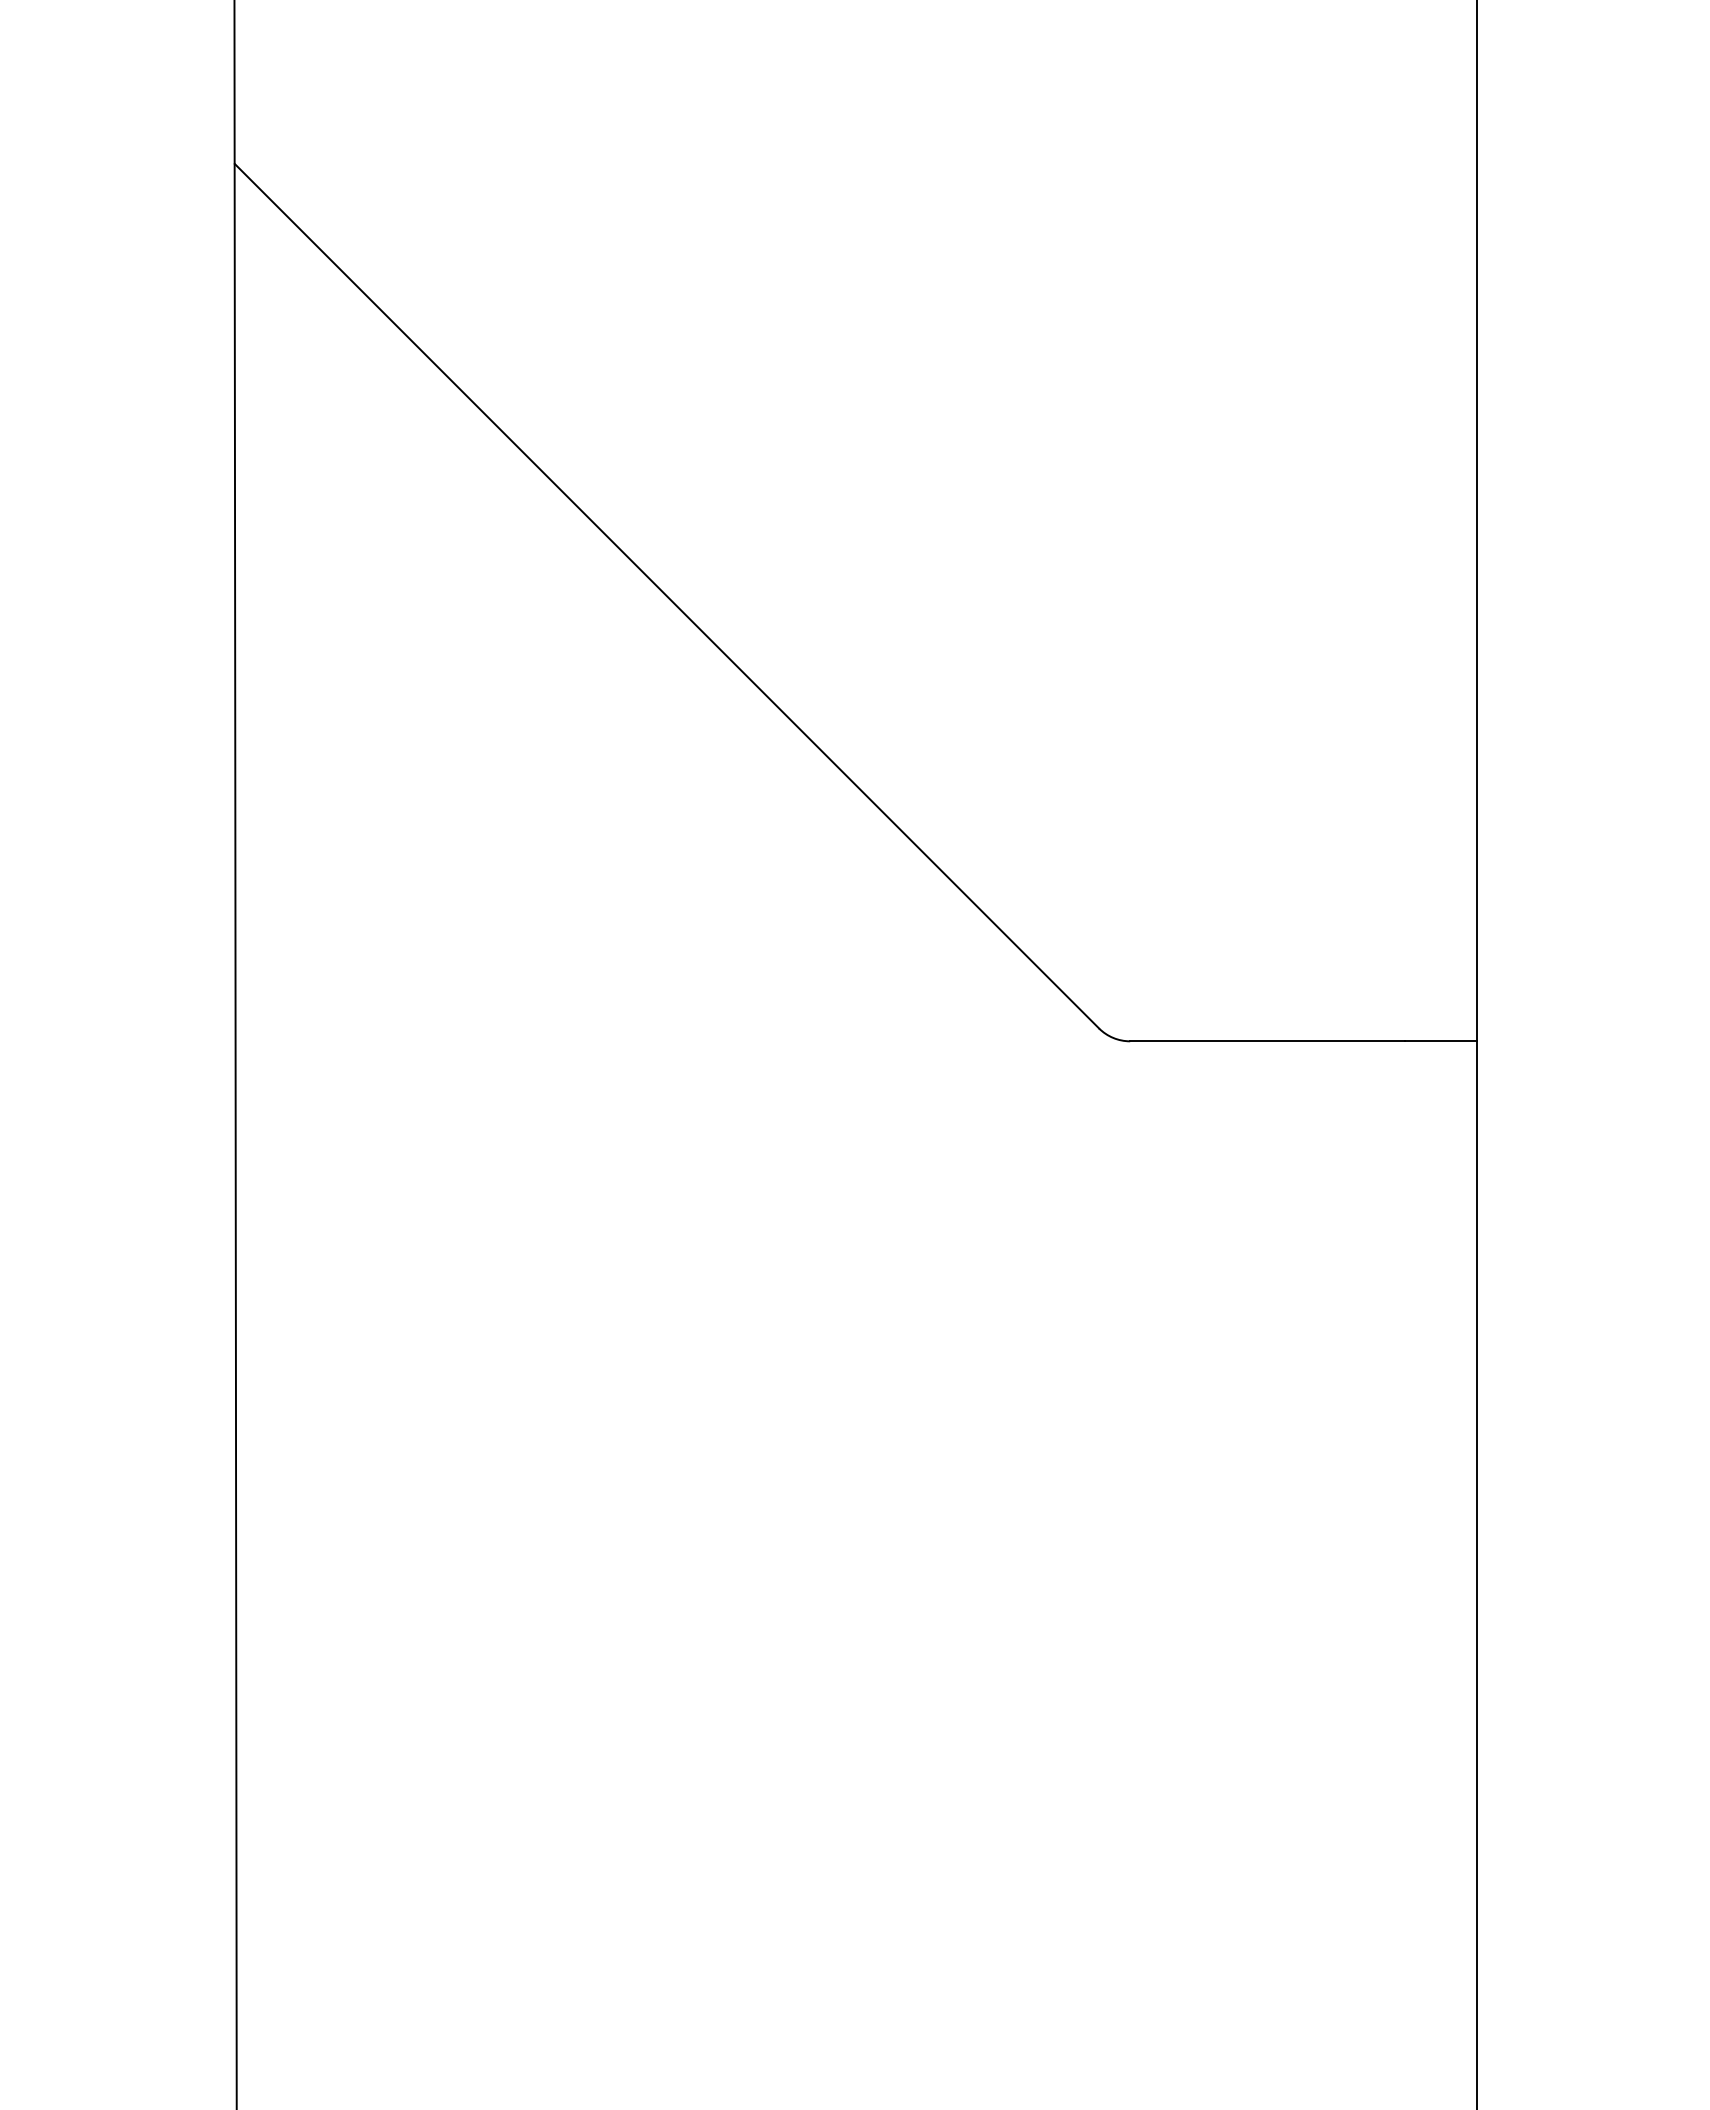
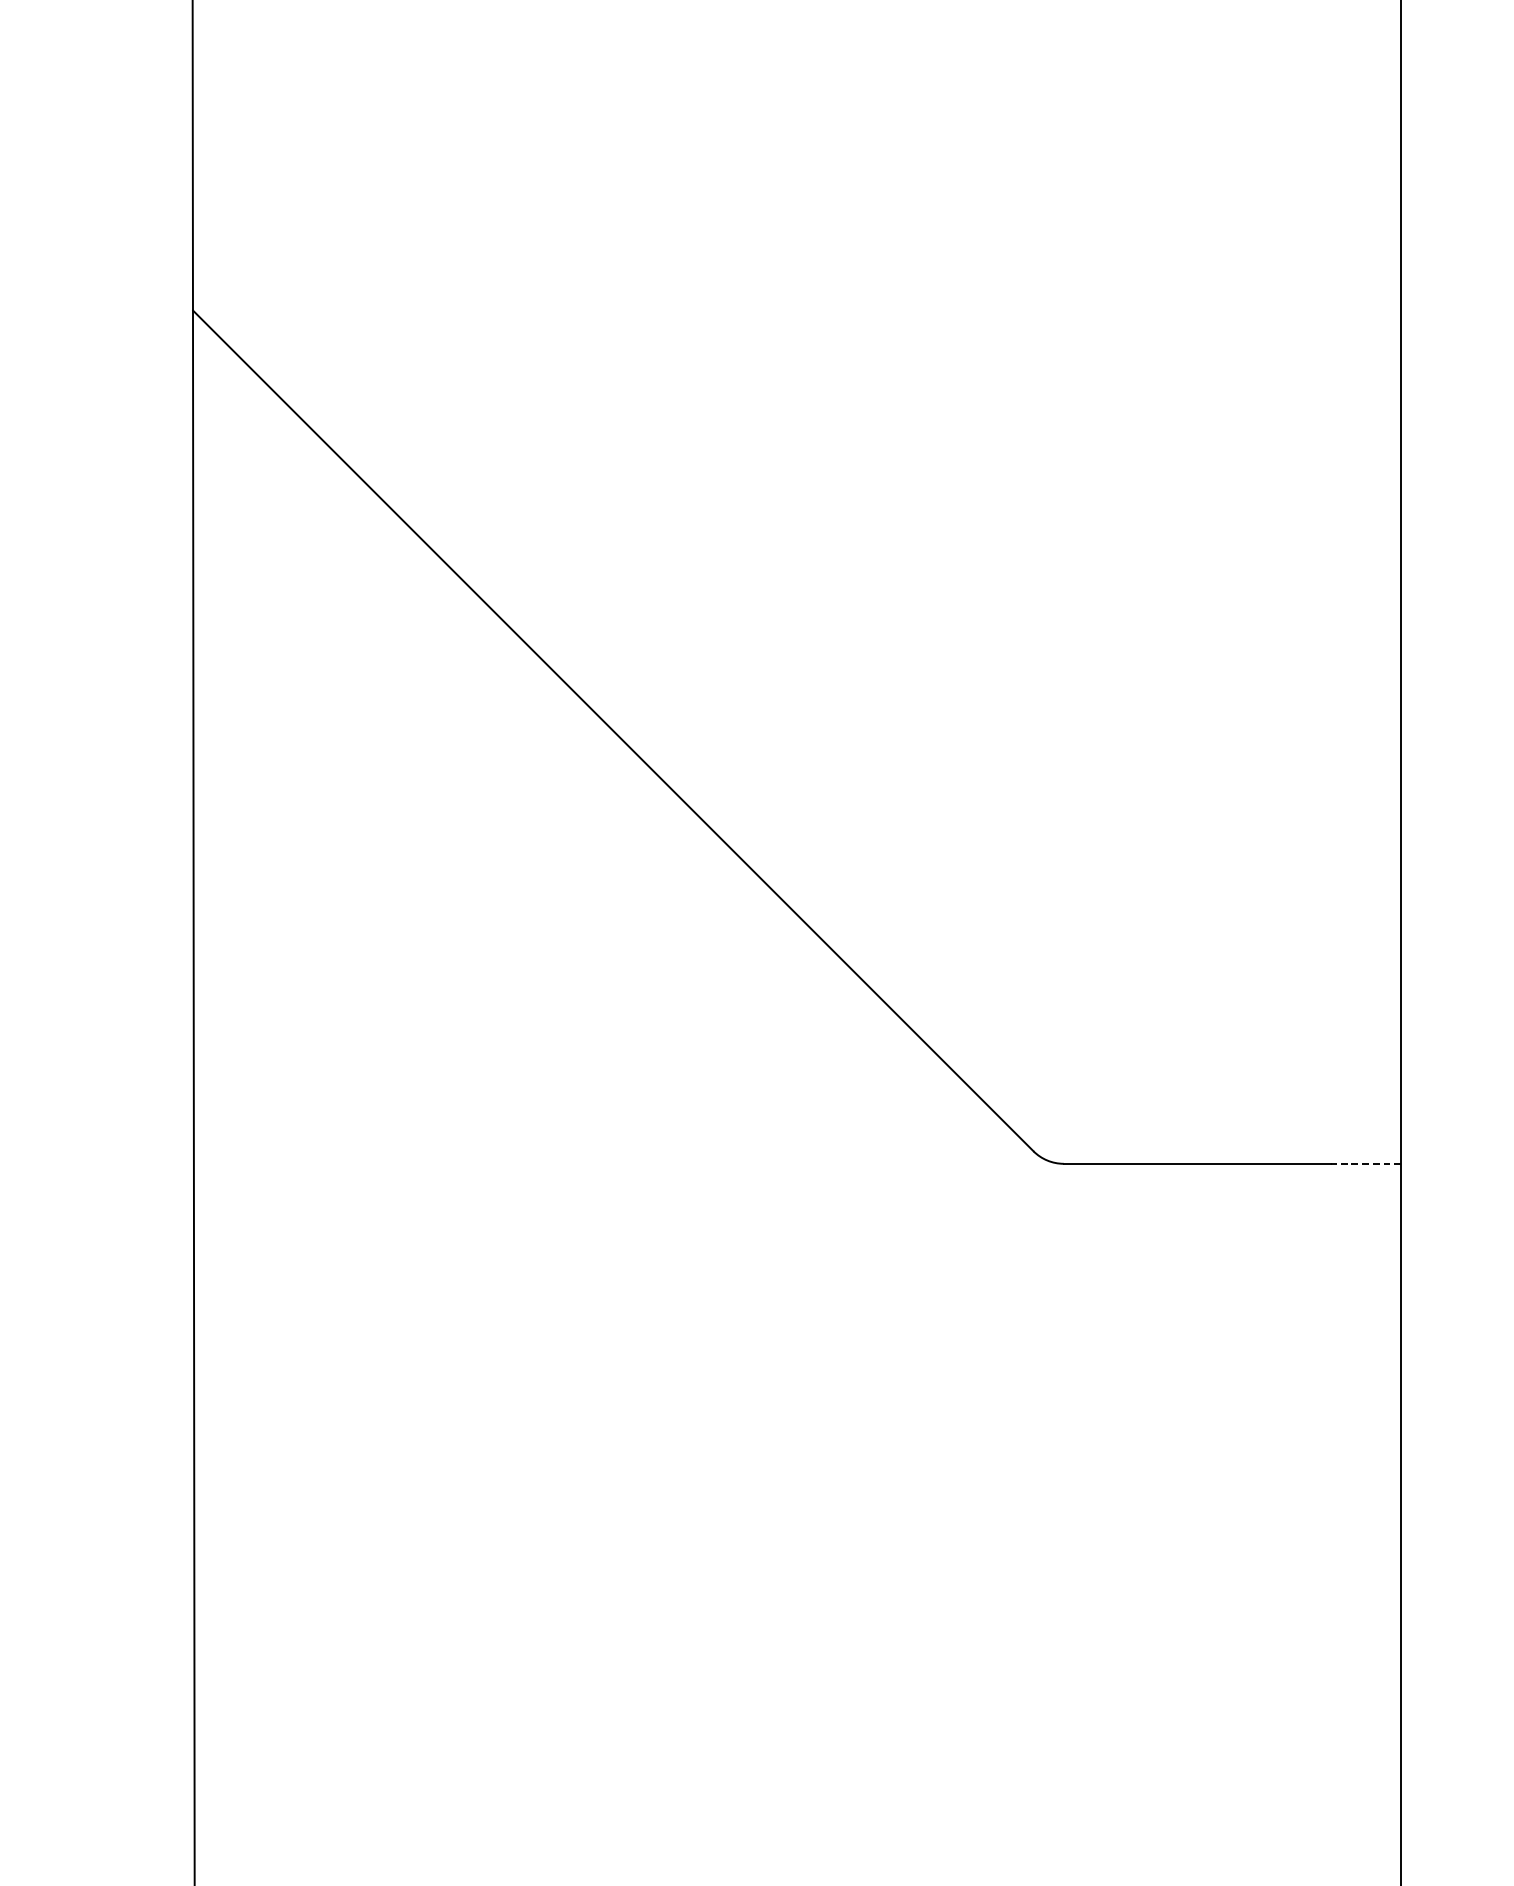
line: (1441, 1041) -> (1366, 1163), solid -> dashed

